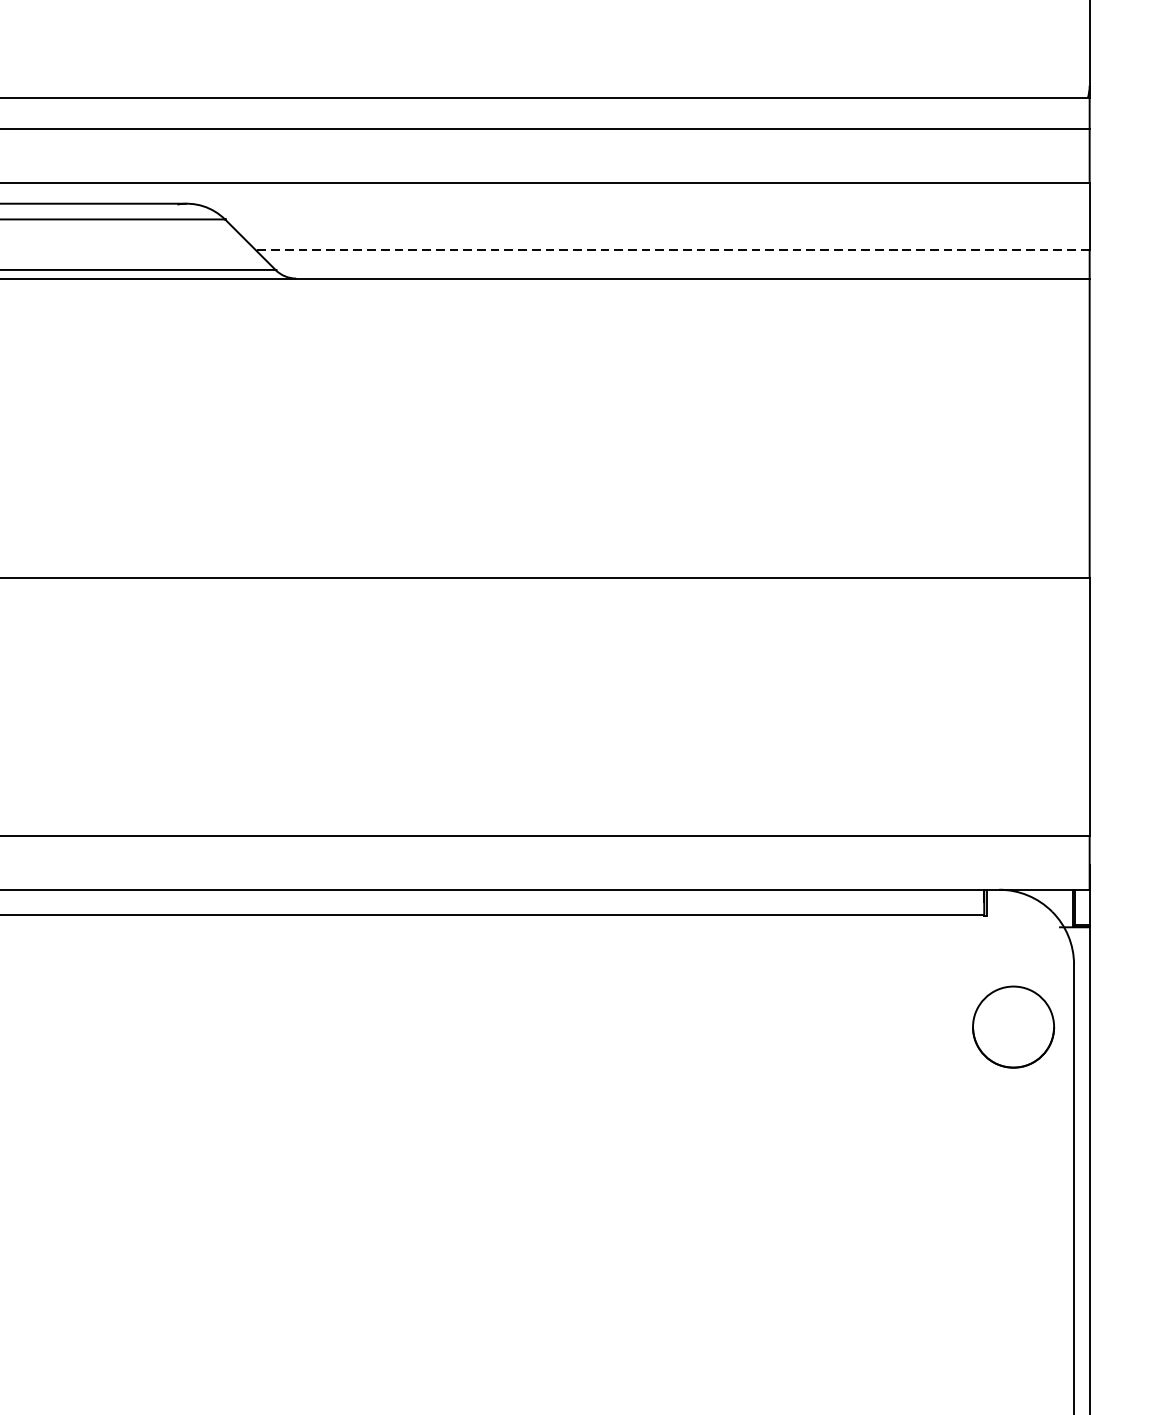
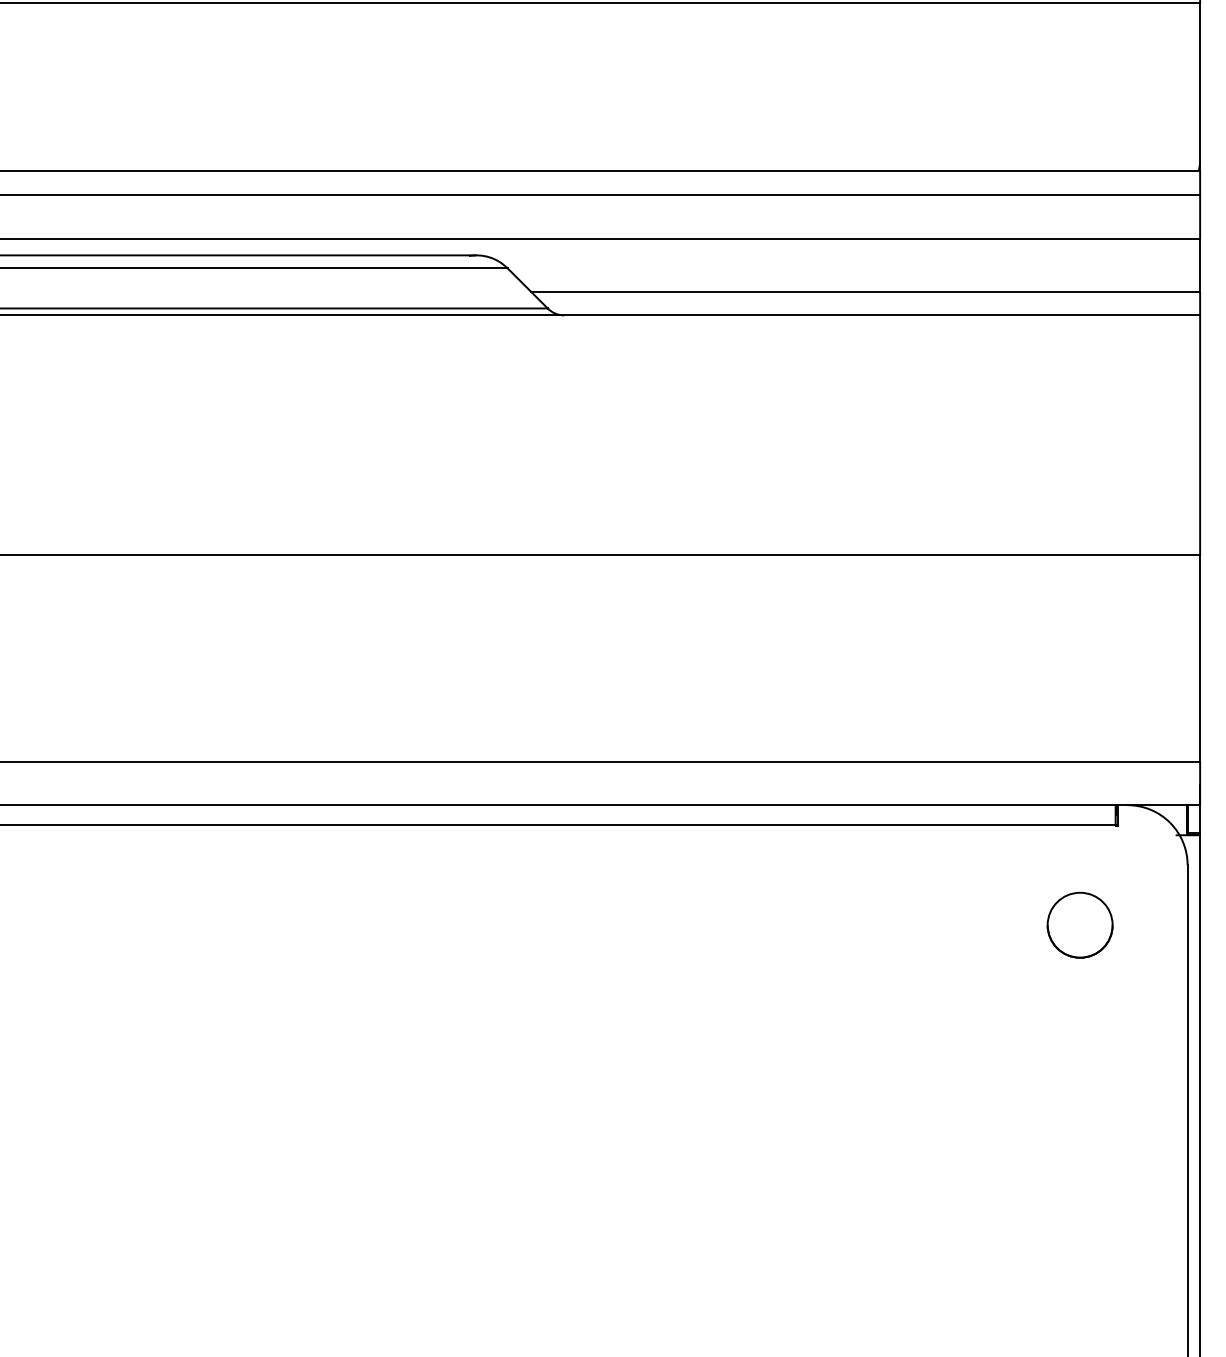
line: (672, 250) -> (865, 292), dashed -> solid
part: (1012, 1026) -> (1079, 924), moved

